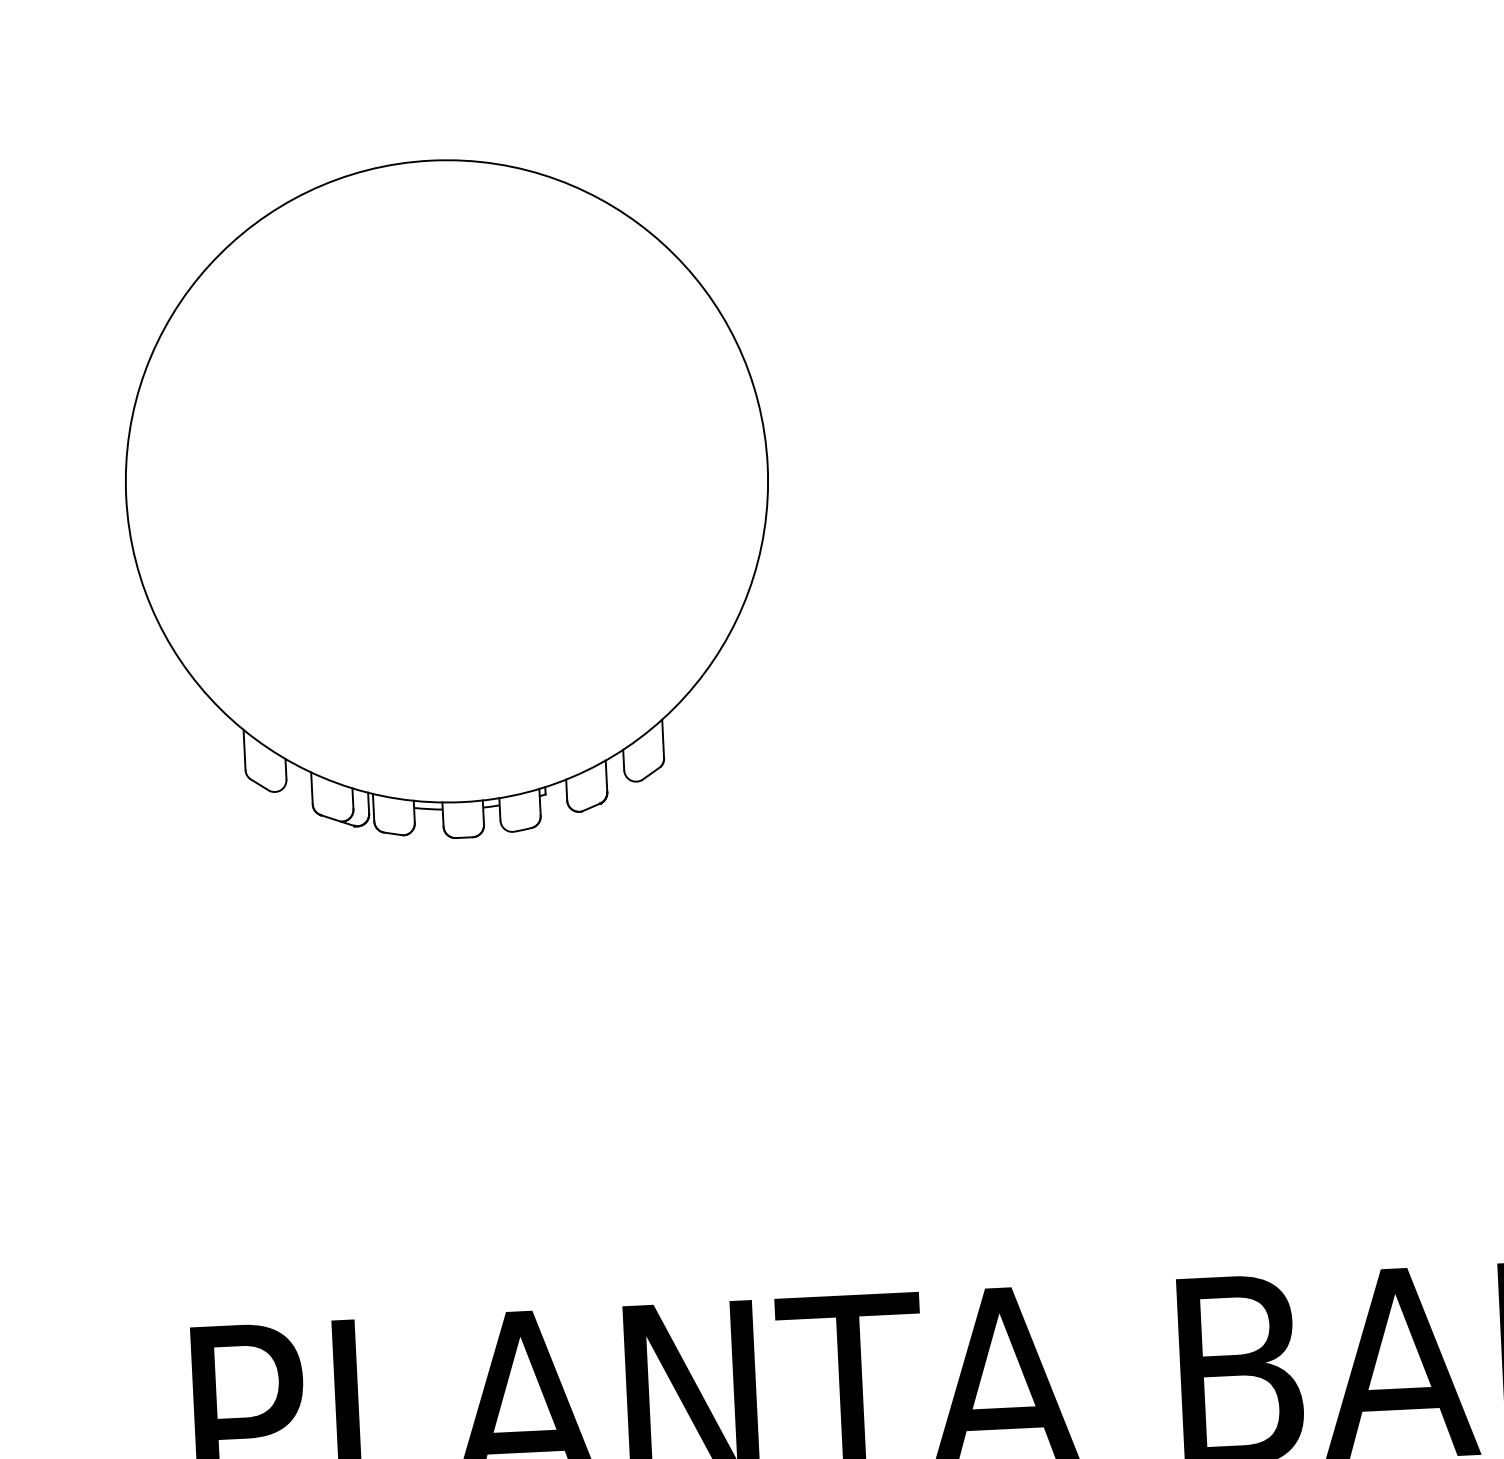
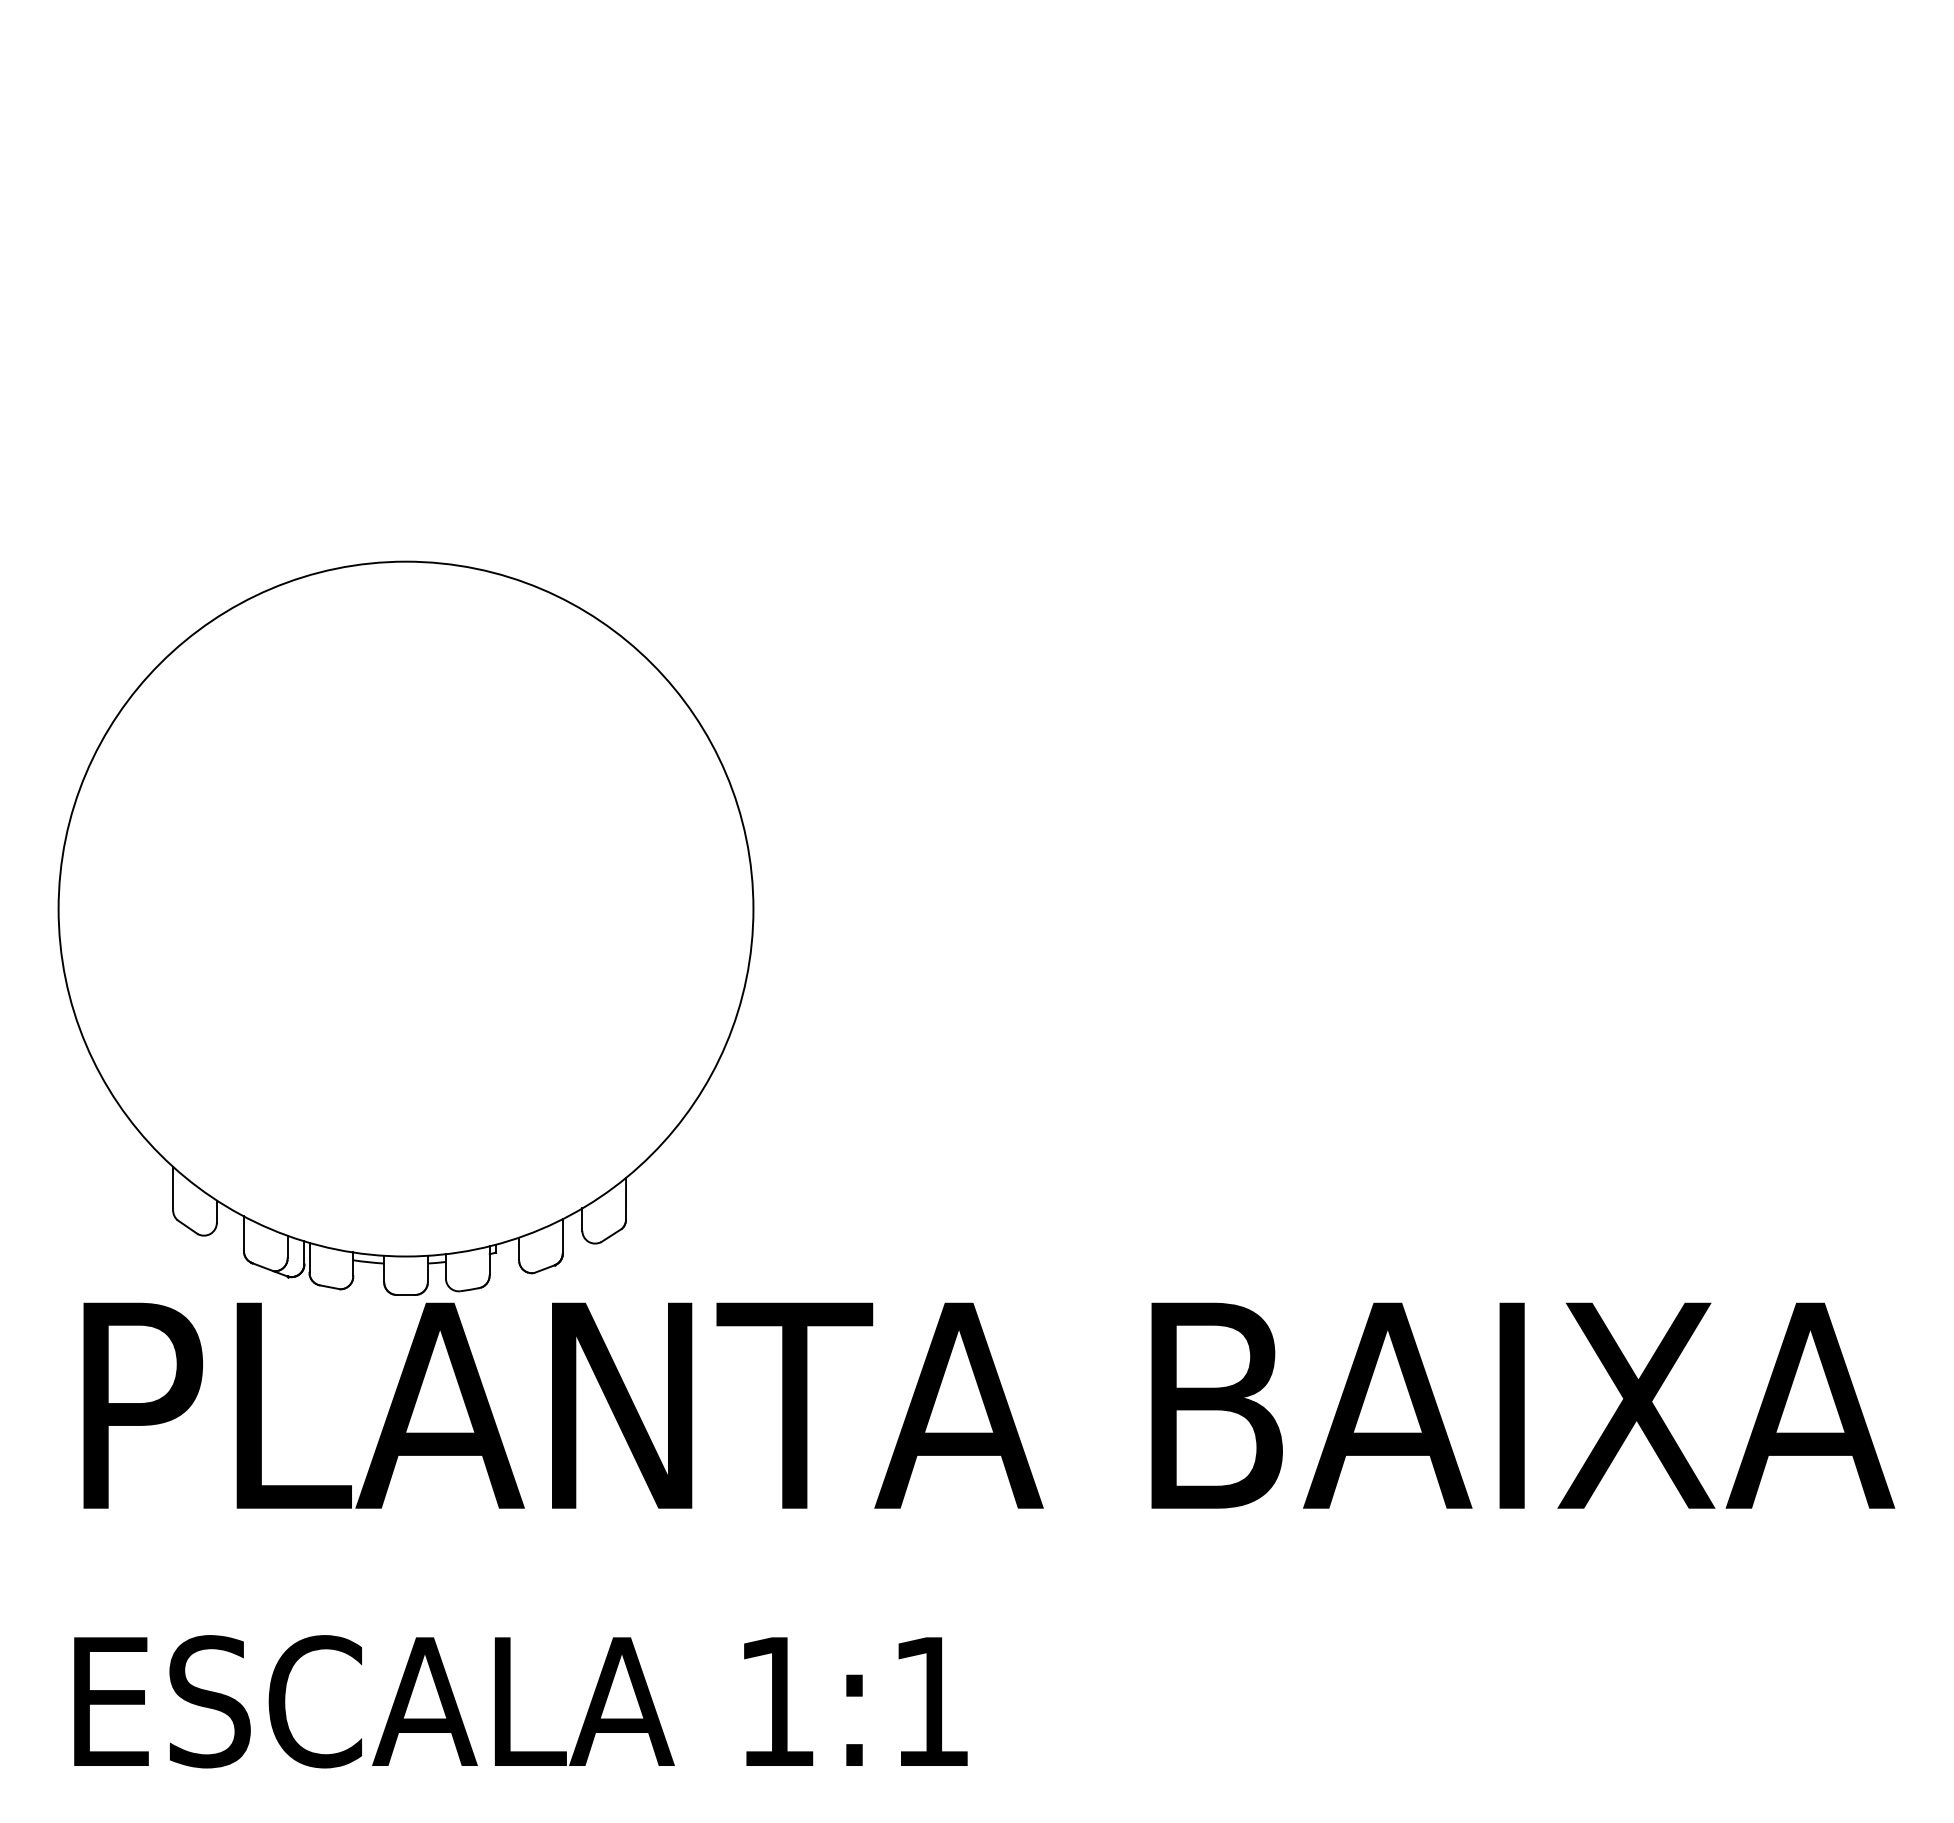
part: (447, 498) -> (405, 927), moved

